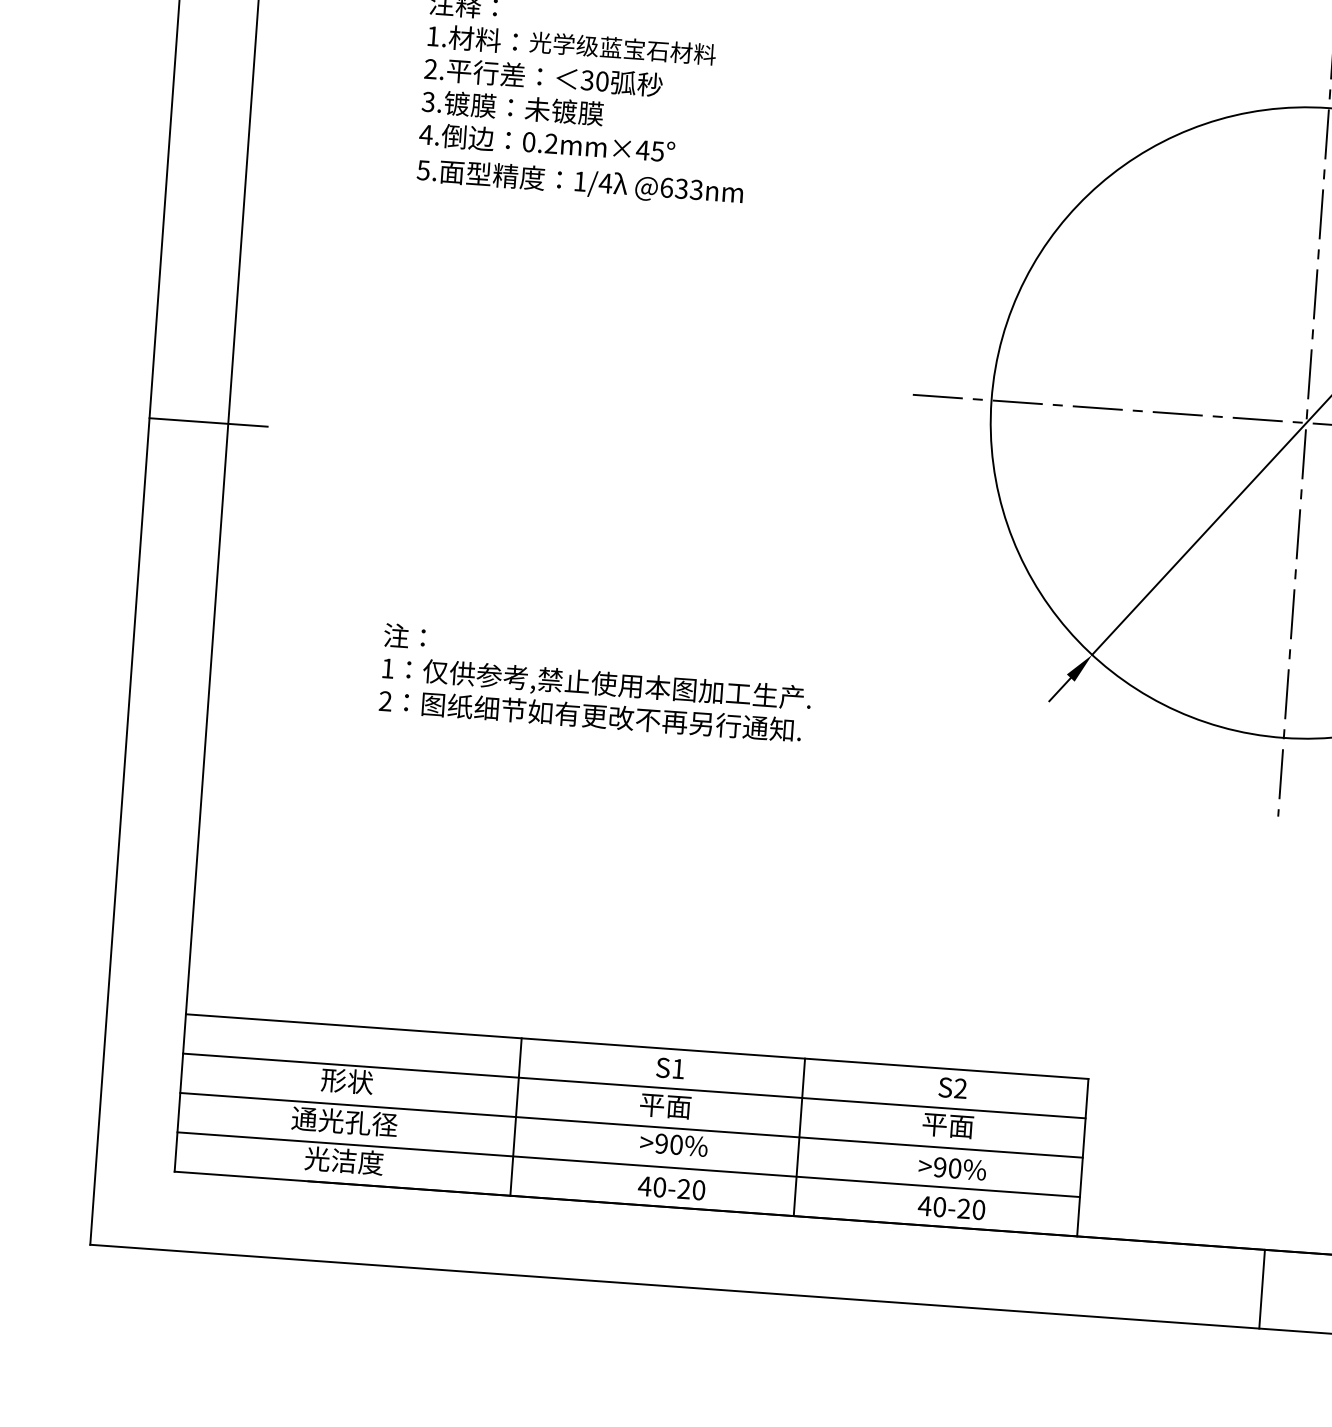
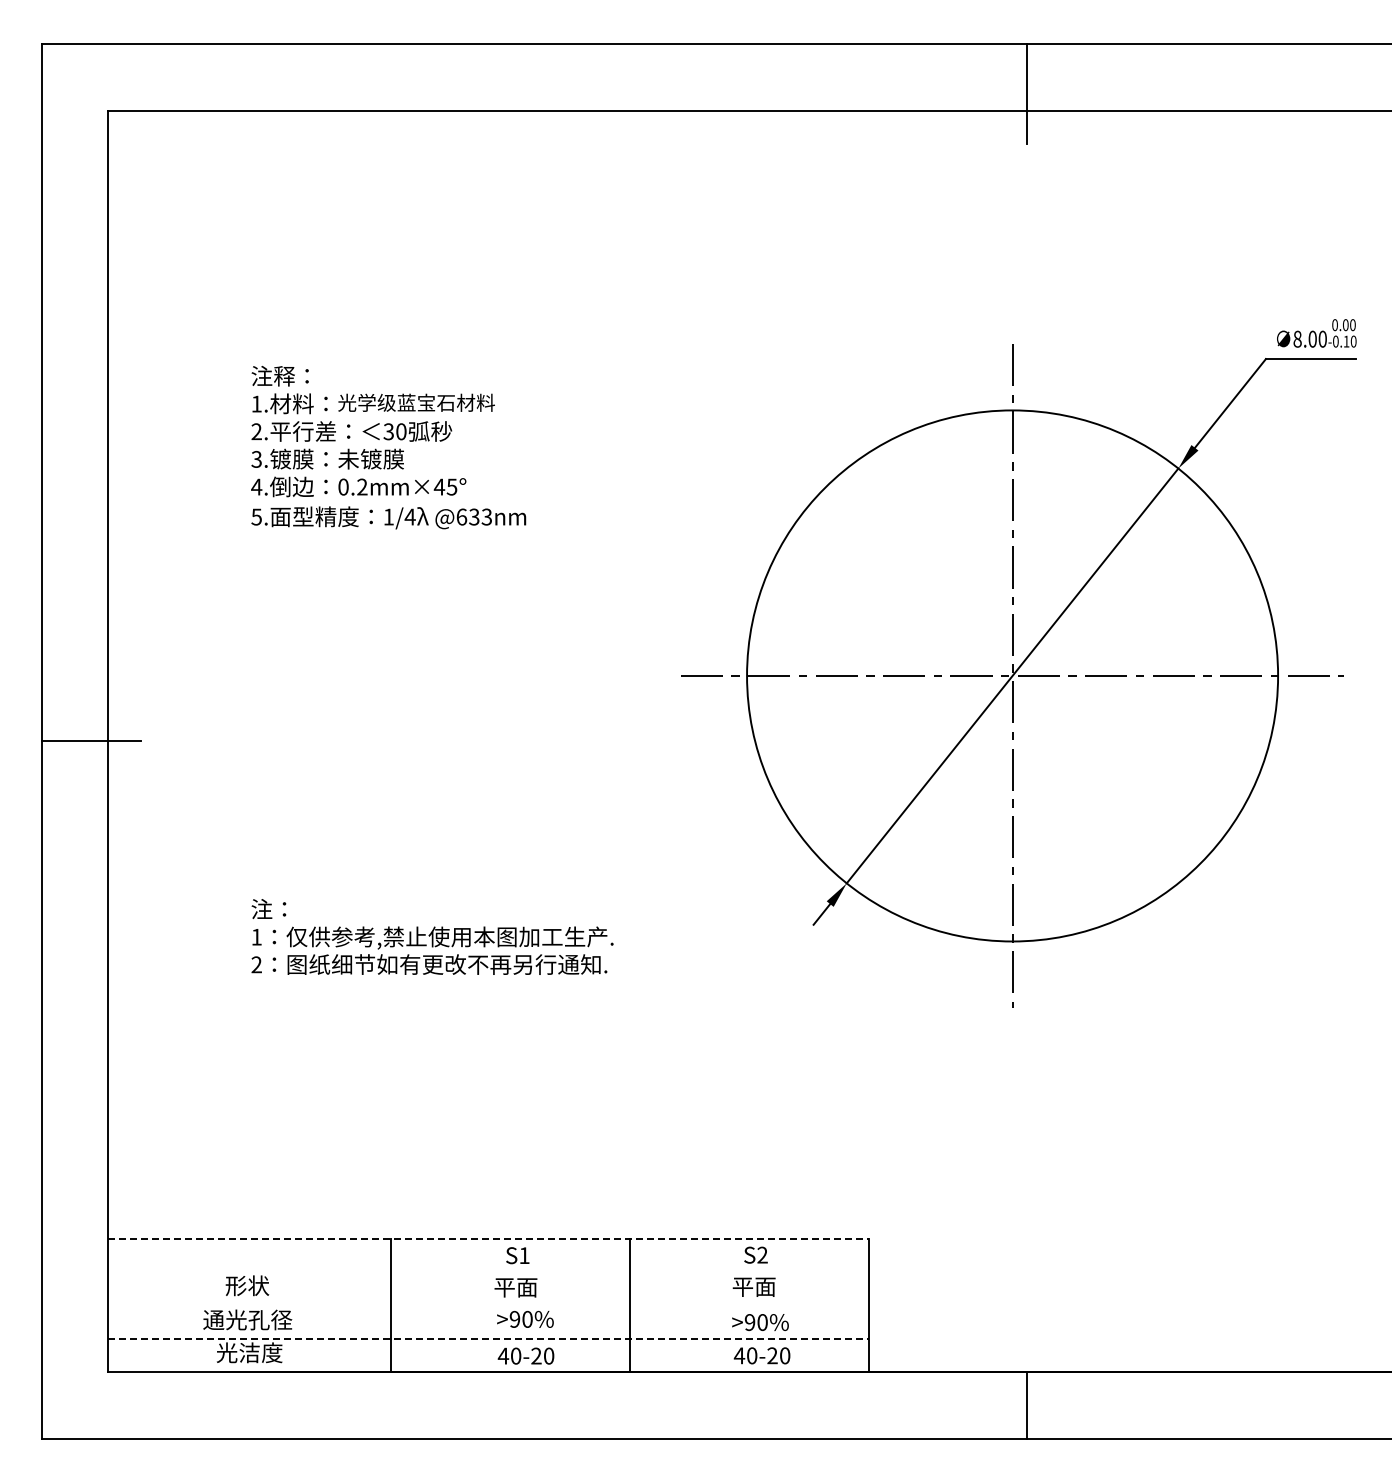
line: (637, 1046) -> (488, 1239), solid -> dashed
line: (634, 1085) -> (488, 1272), removed
line: (631, 1125) -> (488, 1305), removed
line: (628, 1164) -> (488, 1338), solid -> dashed

